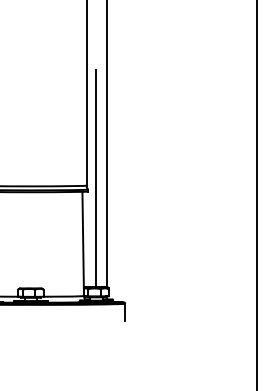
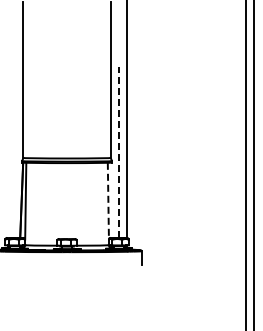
line: (95, 178) -> (118, 152), solid -> dashed
line: (83, 240) -> (108, 201), solid -> dashed

